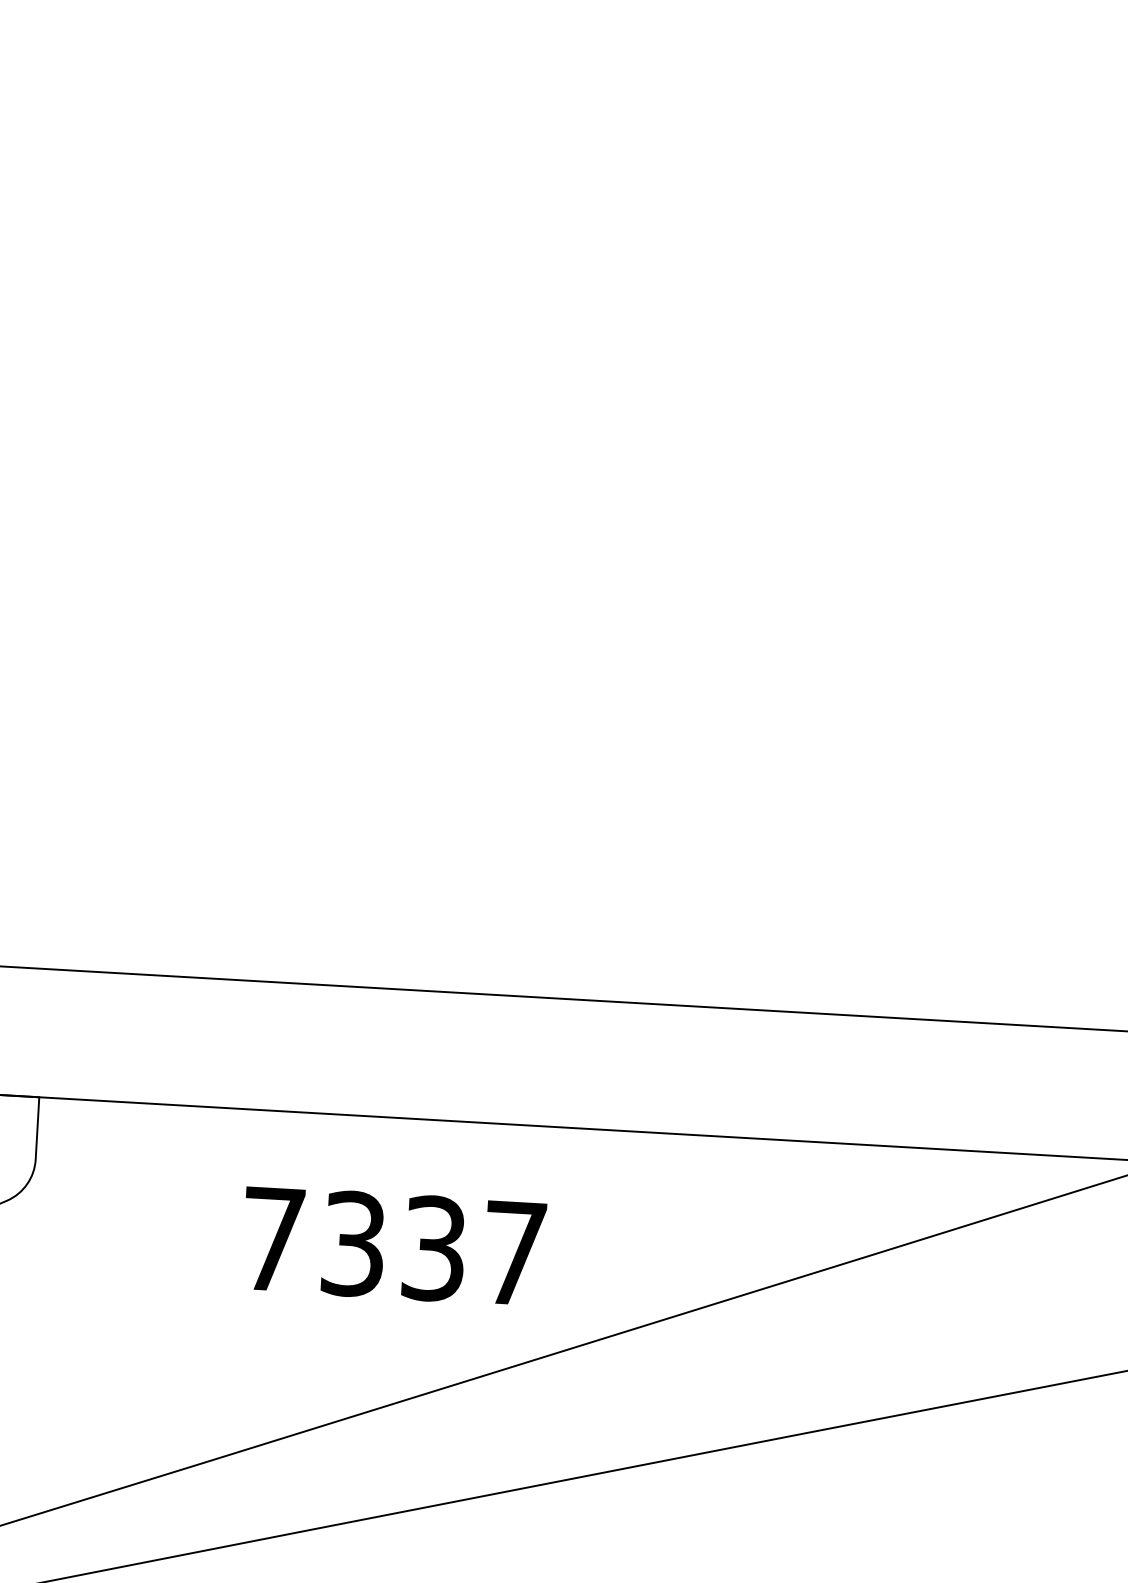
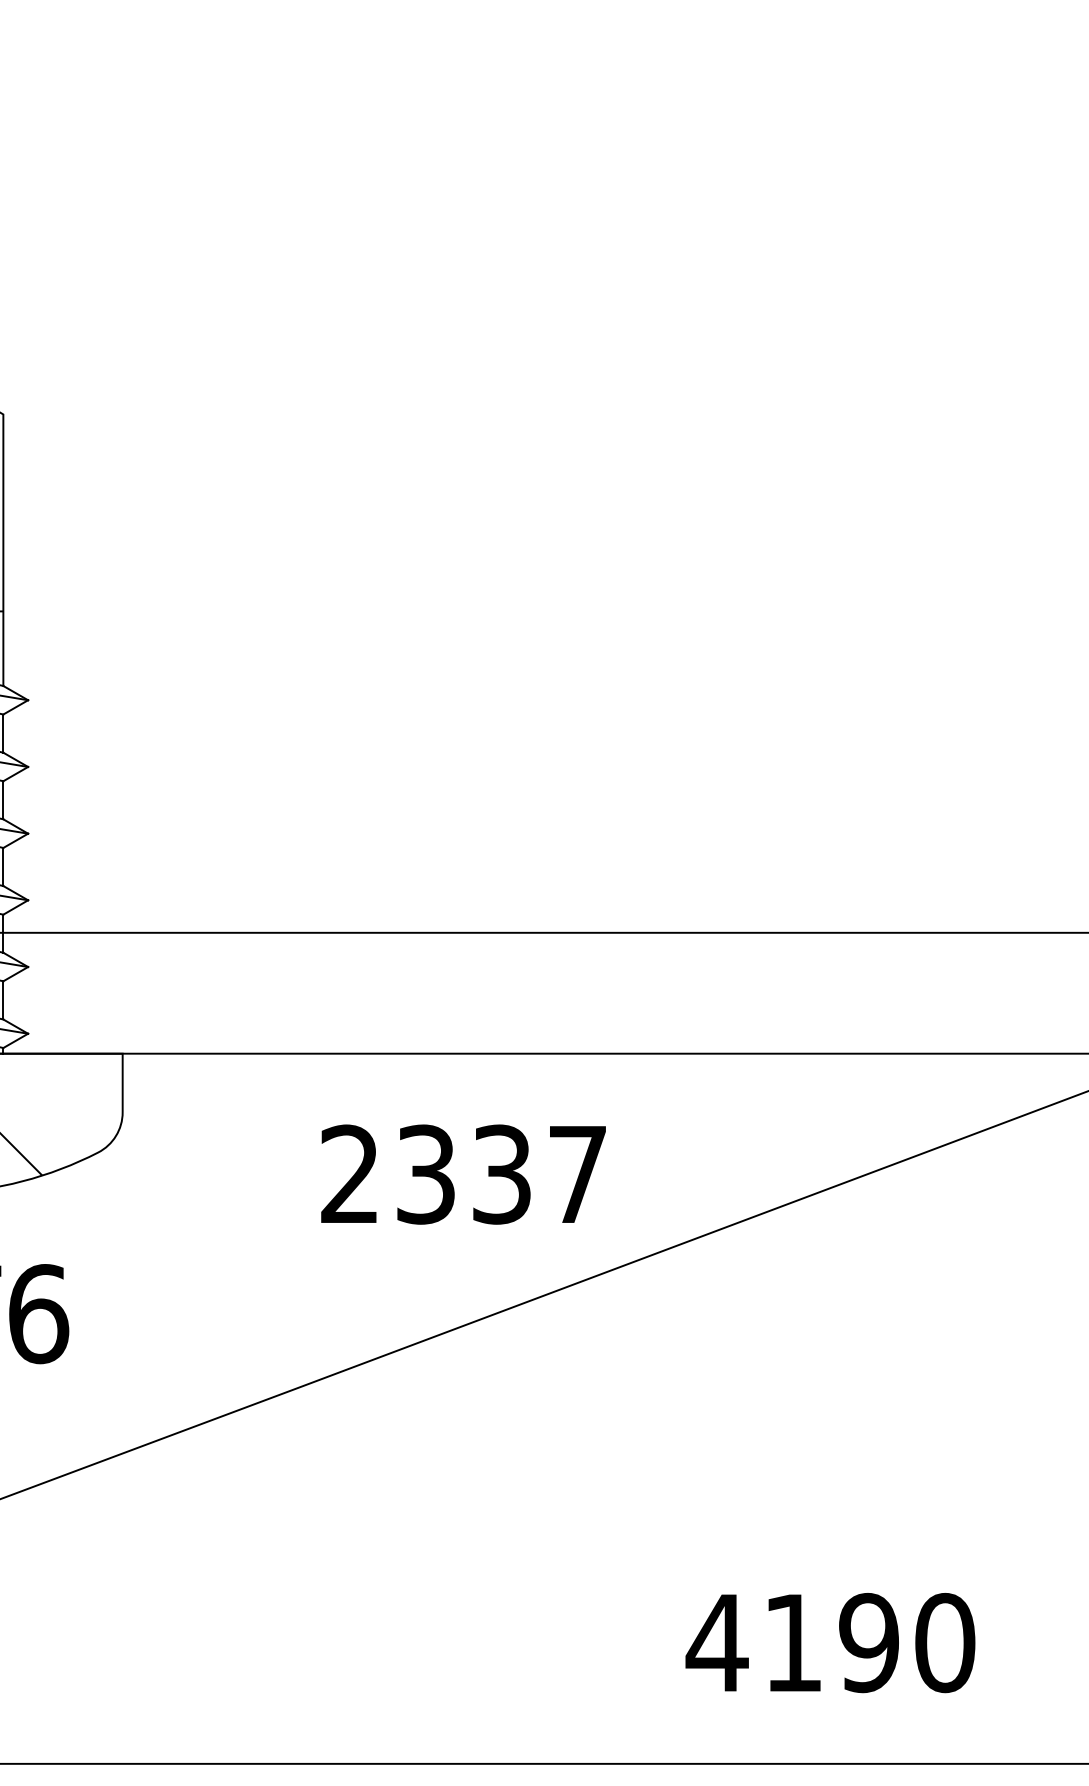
text: (272, 1238) -> (349, 1173), 7337 -> 2337

